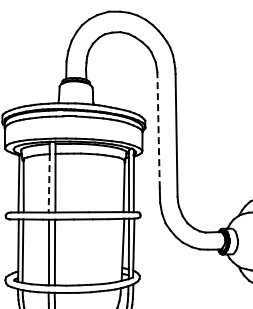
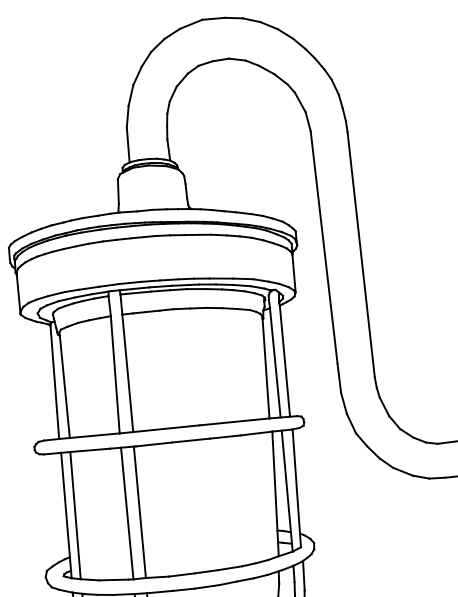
line: (158, 129) -> (323, 246), dashed -> solid
line: (49, 183) -> (115, 375), dashed -> solid

